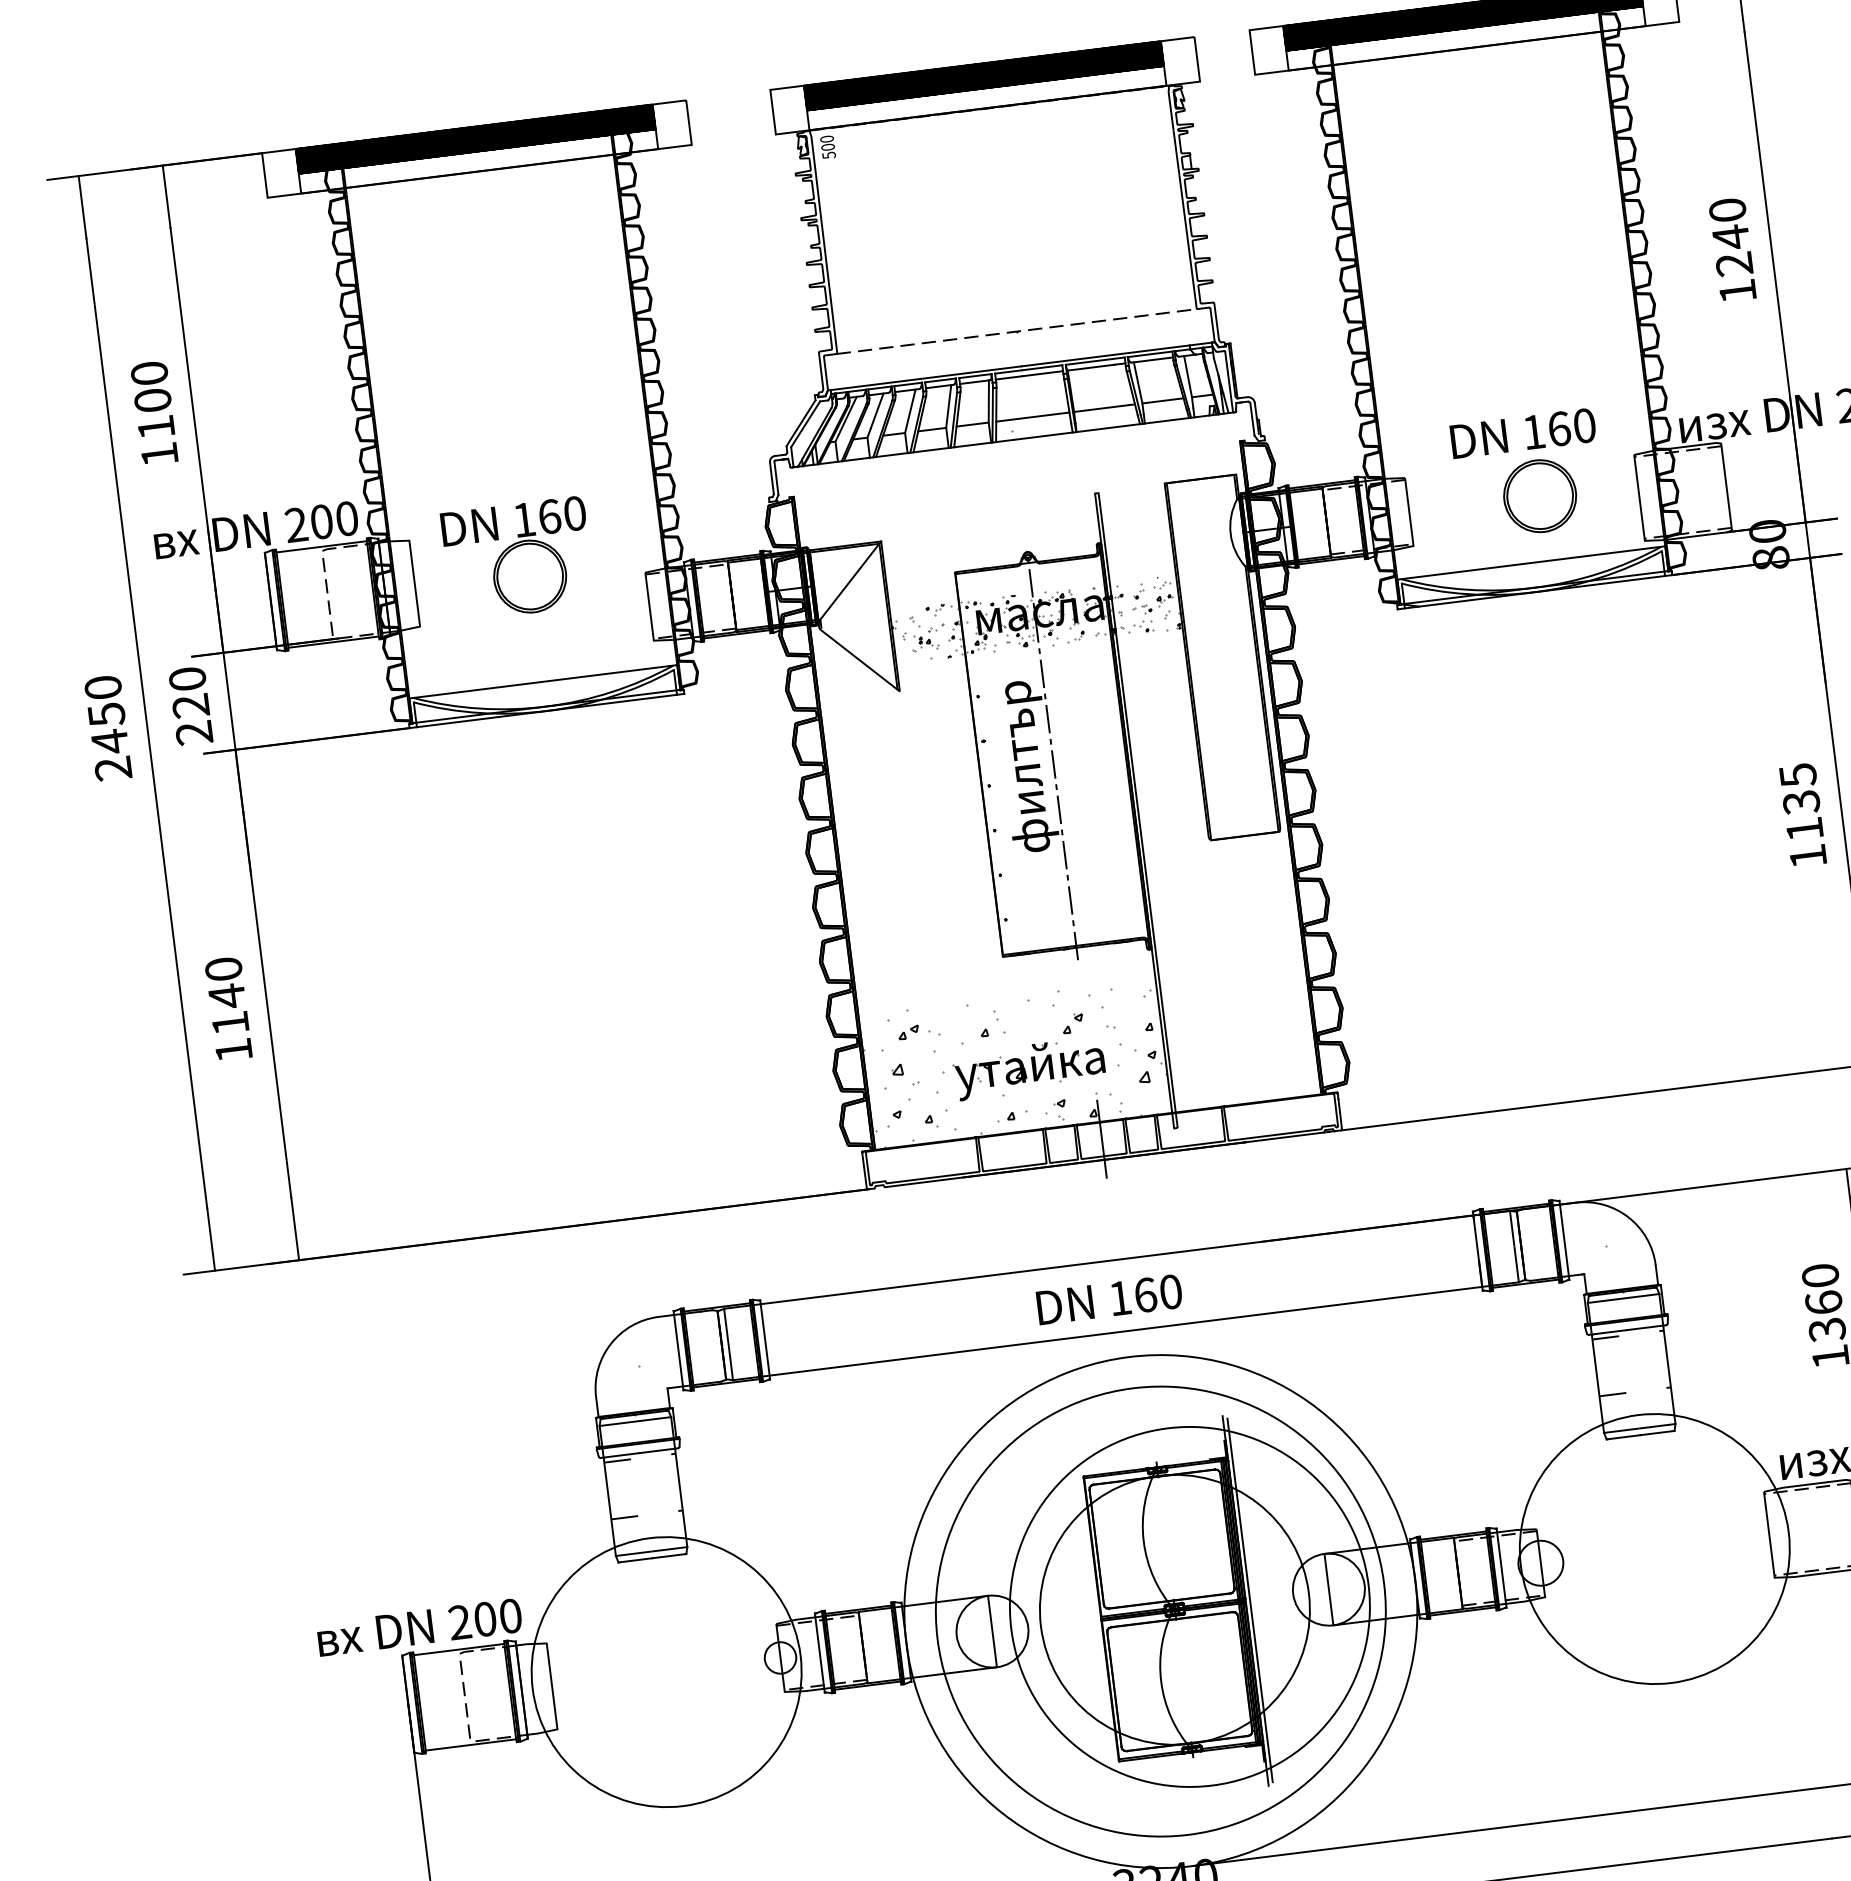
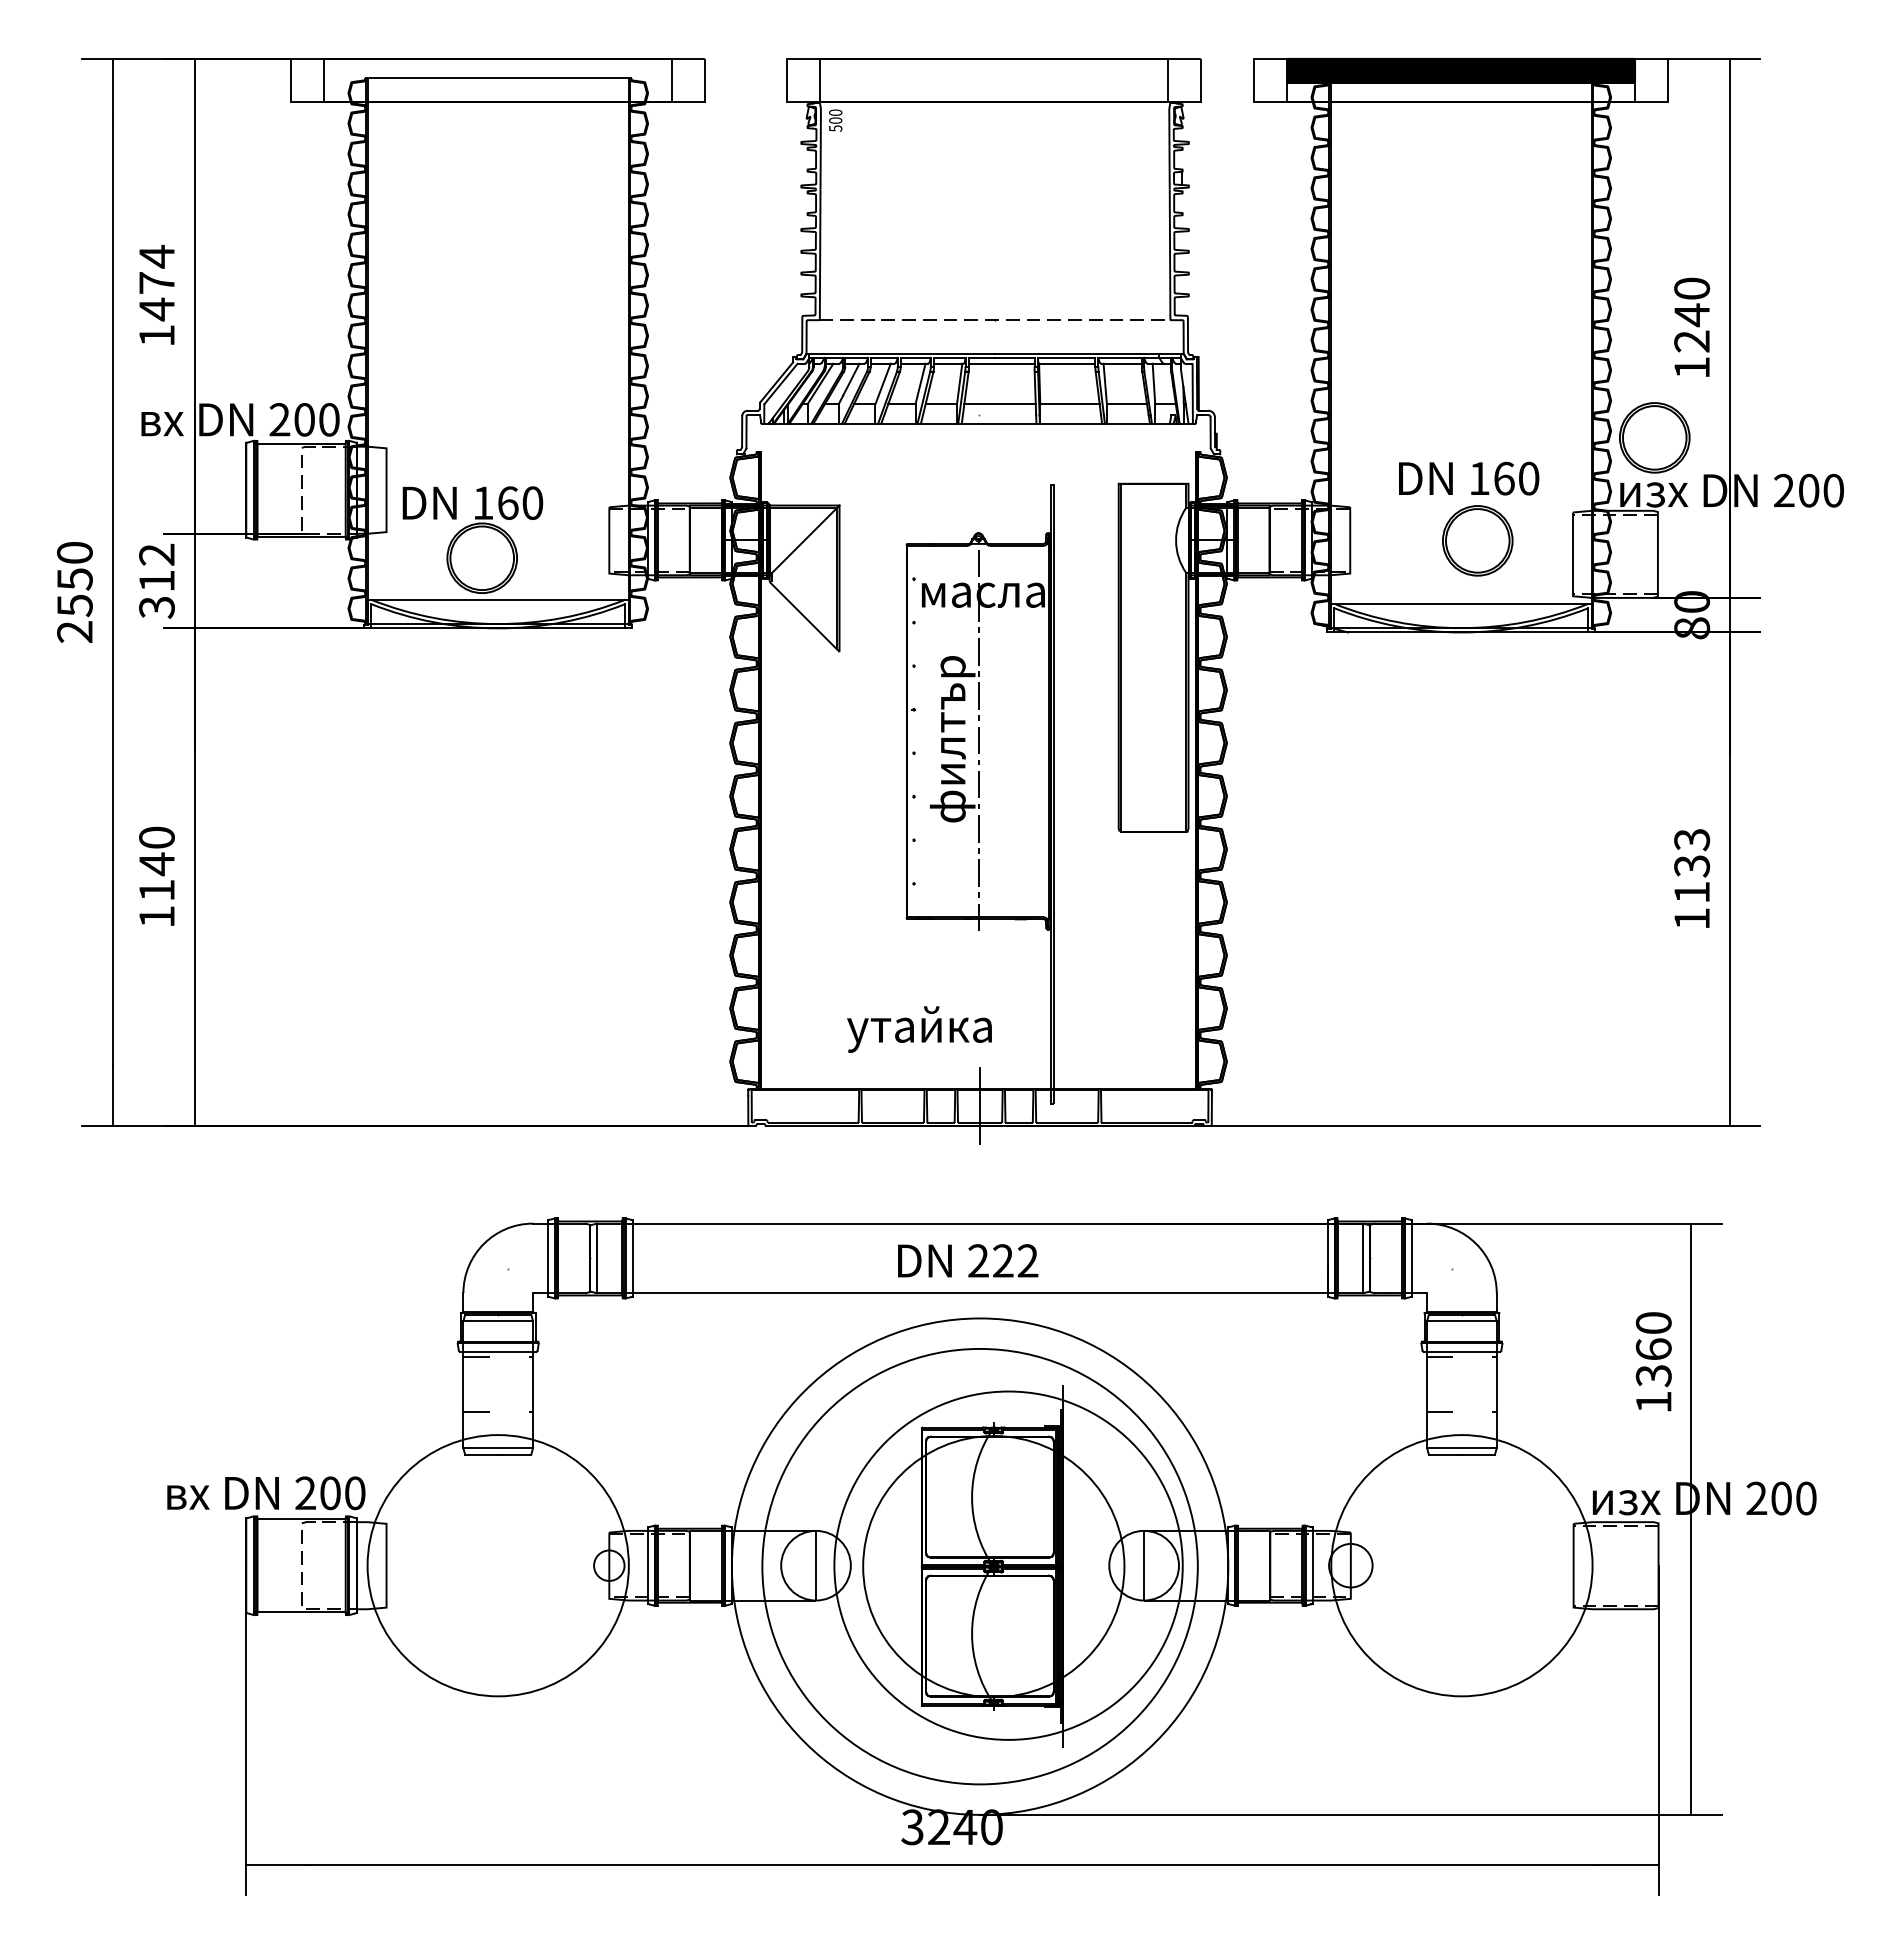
hatch: (983, 75) -> (993, 70), removed
hatch: (475, 138) -> (498, 70), removed
part: (1708, 367) -> (1654, 437), added
text: (152, 401) -> (156, 283), 1100 -> 1474
part: (517, 558) -> (472, 539), moved
hatch: (1035, 620) -> (978, 599), removed
text: (190, 705) -> (156, 580), 220 -> 312
text: (109, 741) -> (74, 605), 2450 -> 2550
text: (1797, 776) -> (1691, 840), 1135 -> 1133
hatch: (1014, 1063) -> (905, 1022), removed
text: (1145, 1294) -> (1003, 1260), 160 -> 222
line: (1250, 1600) -> (1067, 1566), removed

